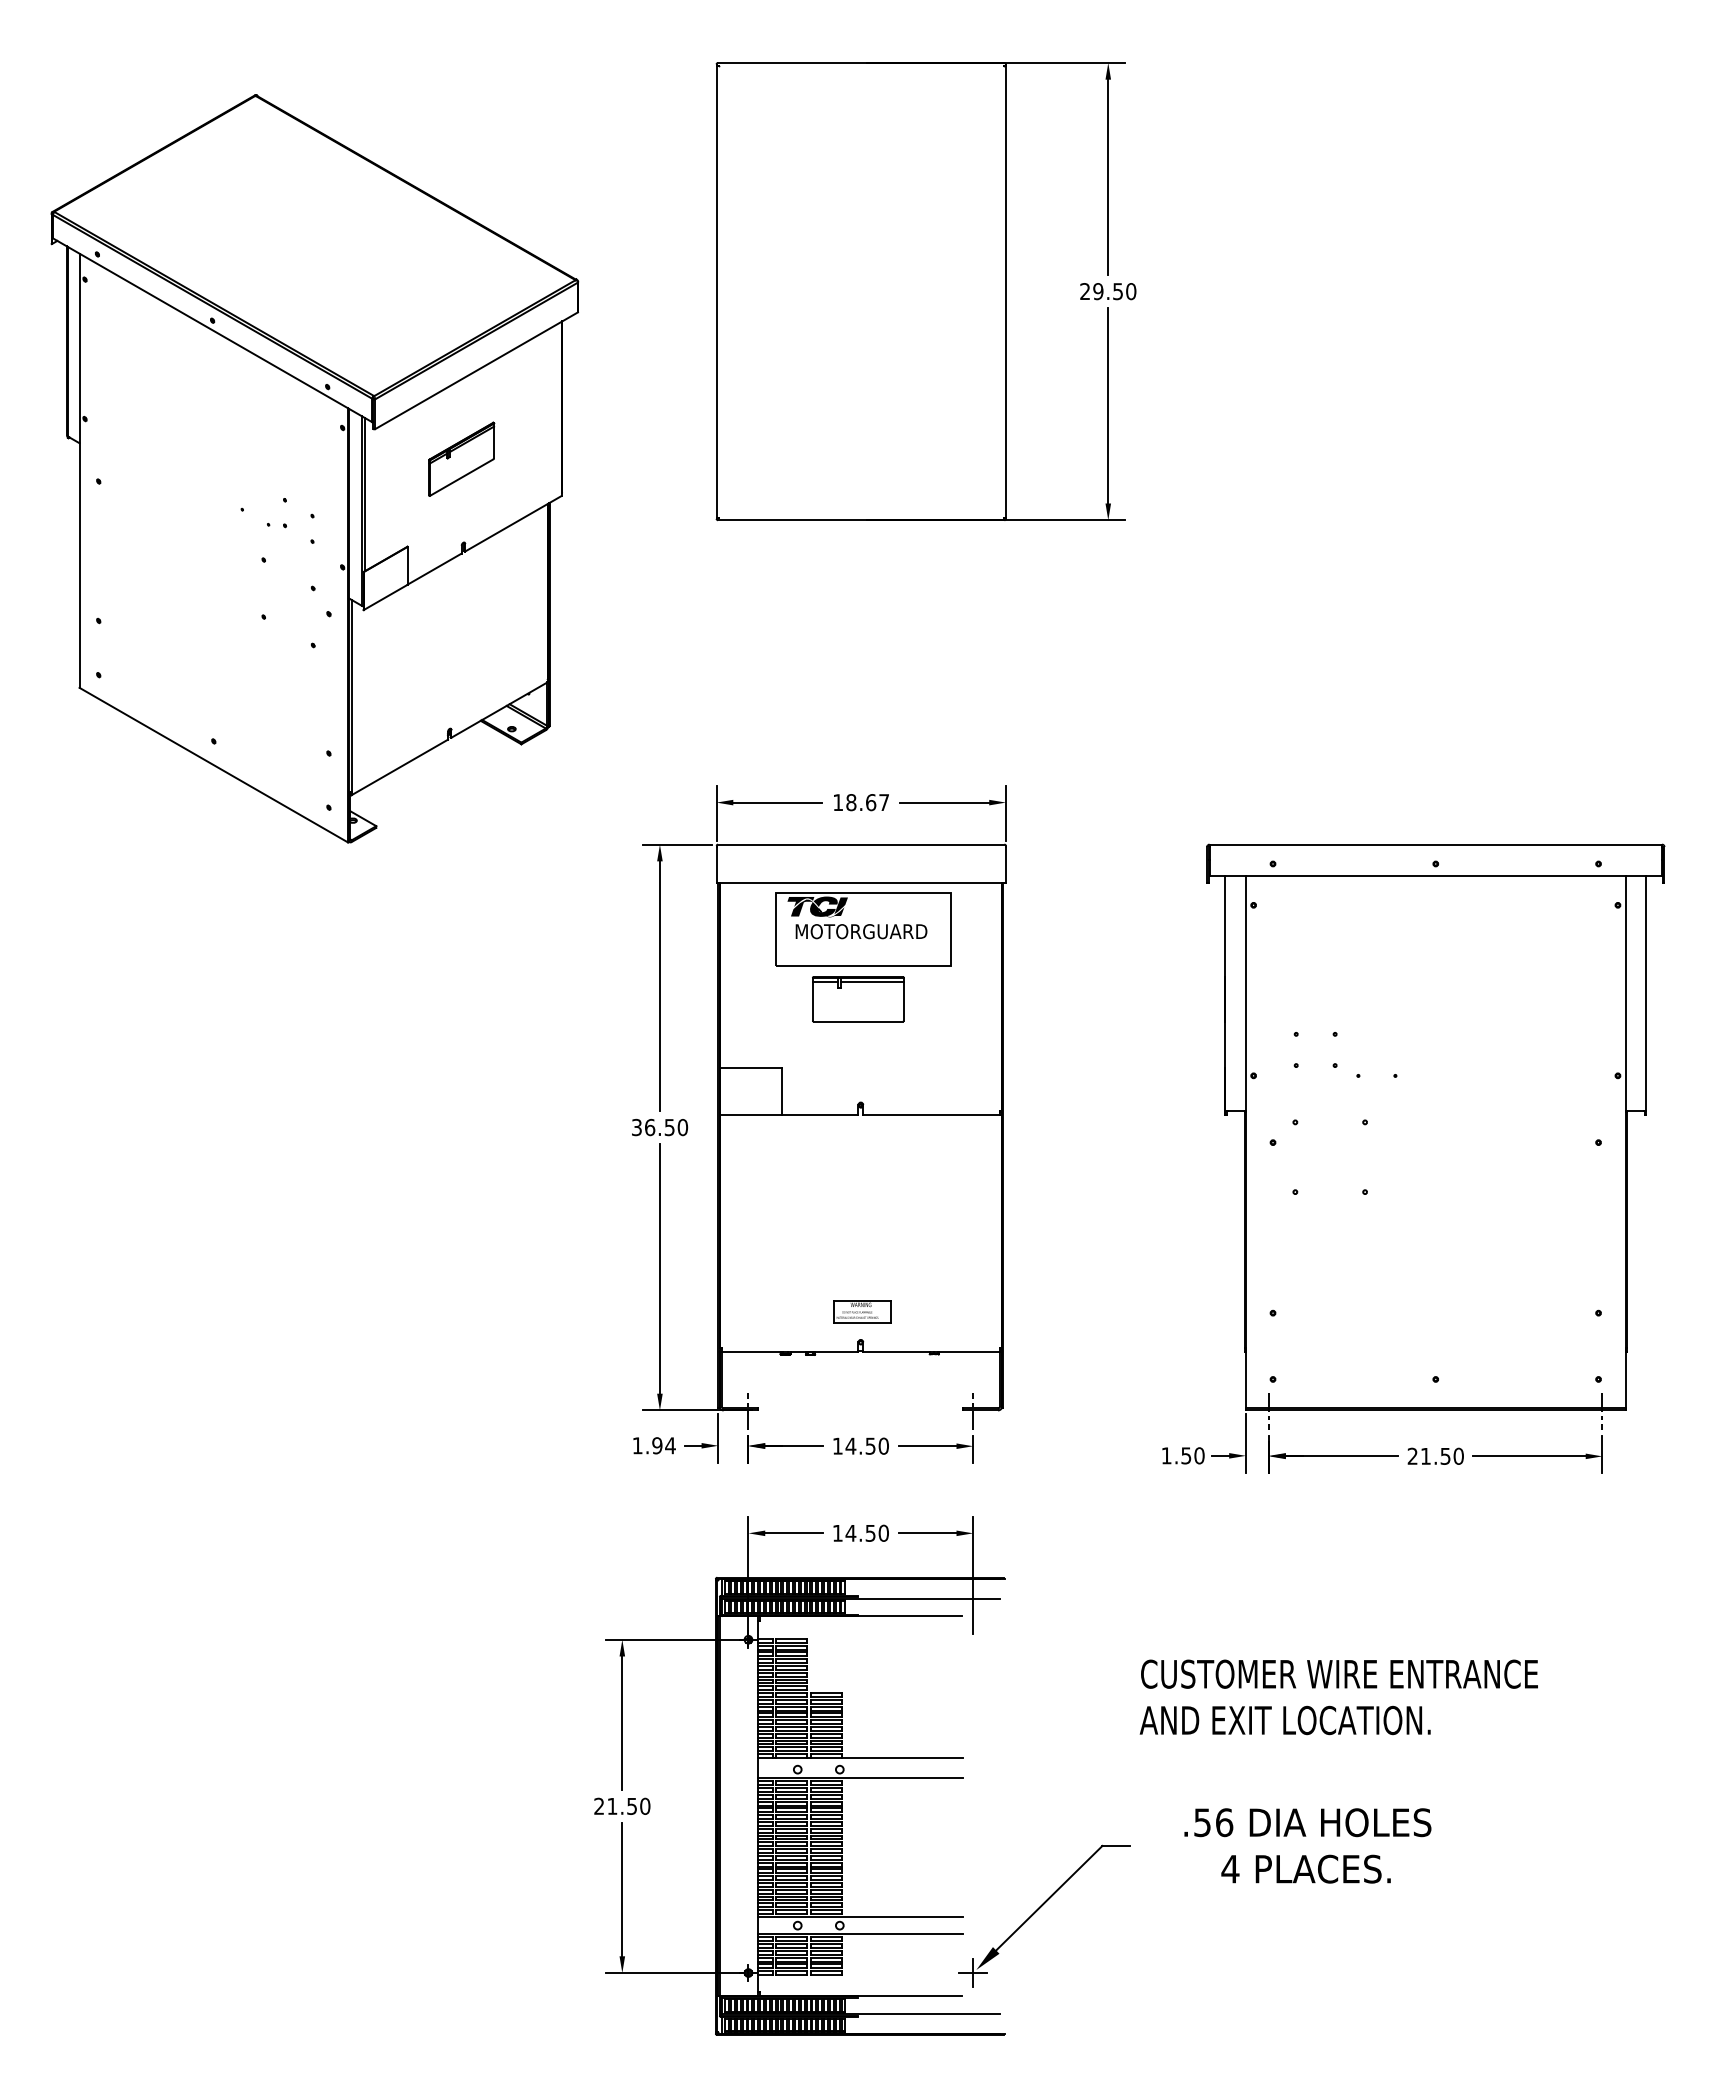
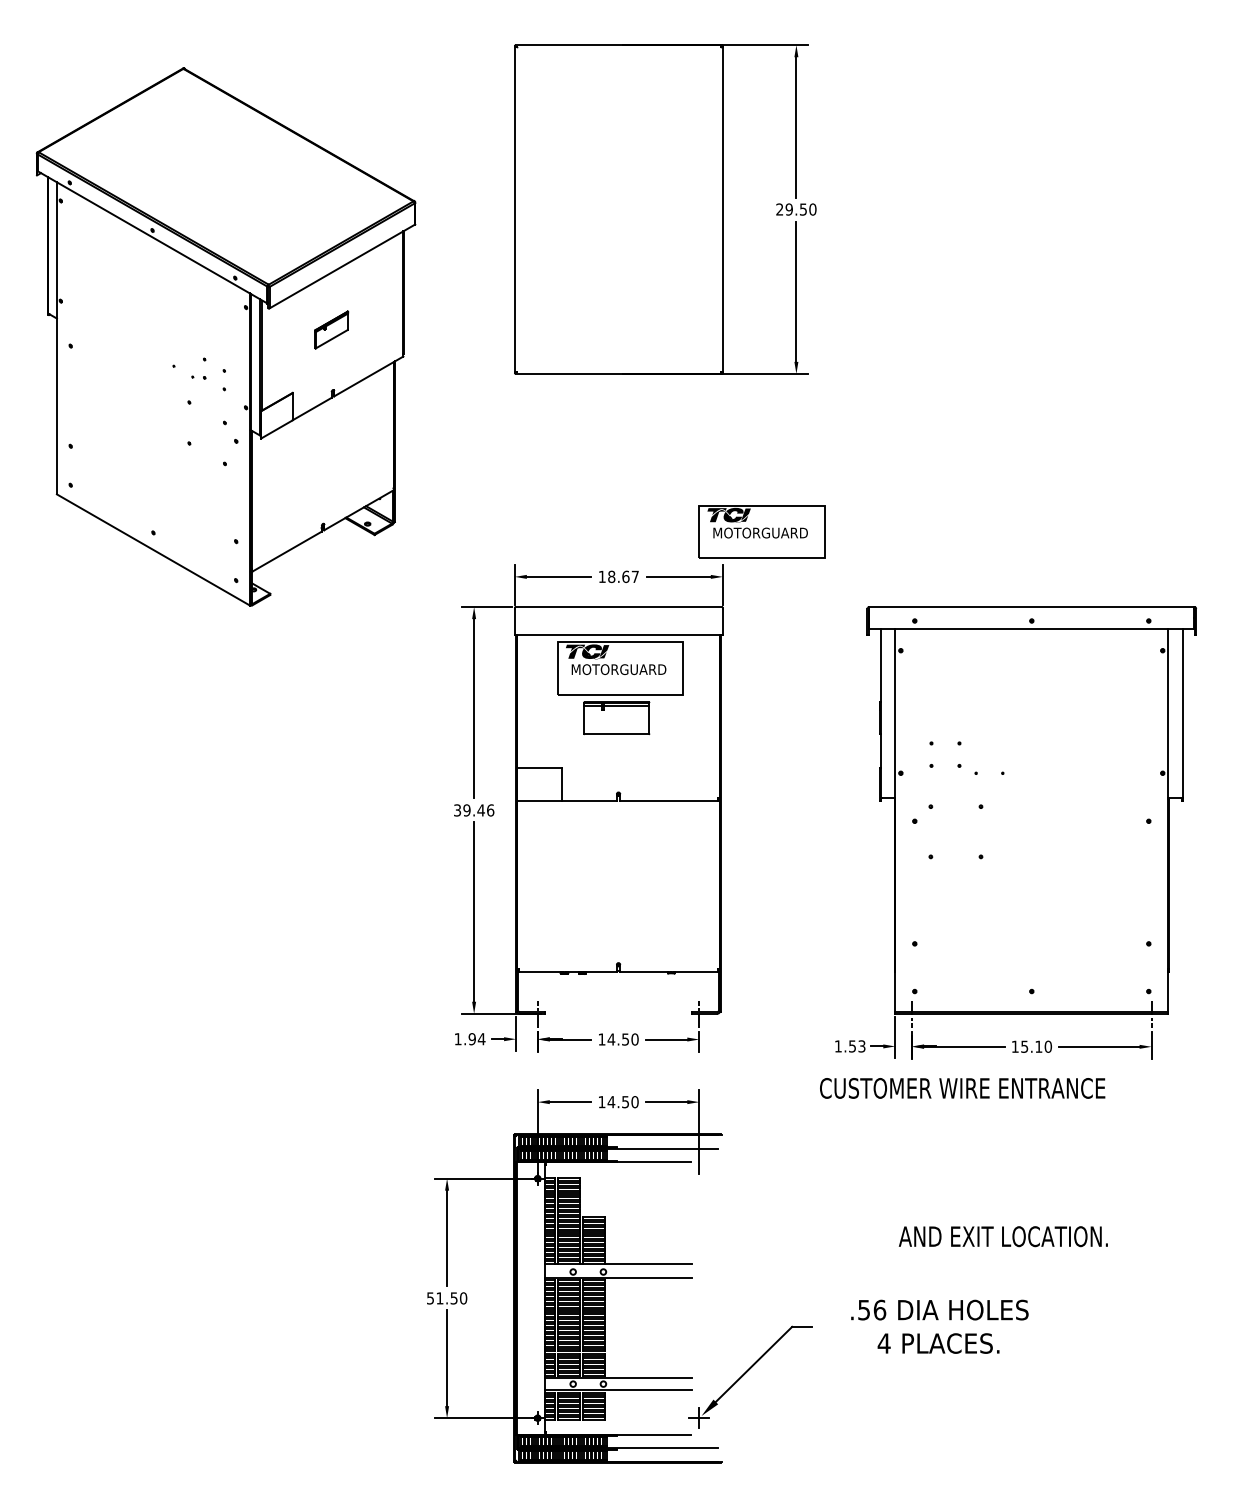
part: (461, 458) -> (331, 329), size x0.7
part: (1060, 739) -> (762, 531), added
text: (666, 1127) -> (478, 810), 36.50 -> 39.46
part: (862, 1311) -> (619, 942), removed
text: (1199, 1455) -> (861, 1046), 1.50 -> 1.53
text: (1428, 1455) -> (1026, 1046), 21.50 -> 15.10
text: (1339, 1673) -> (962, 1087), moved
text: (1284, 1720) -> (1002, 1236), moved
text: (598, 1805) -> (429, 1297), 21.50 -> 51.50

